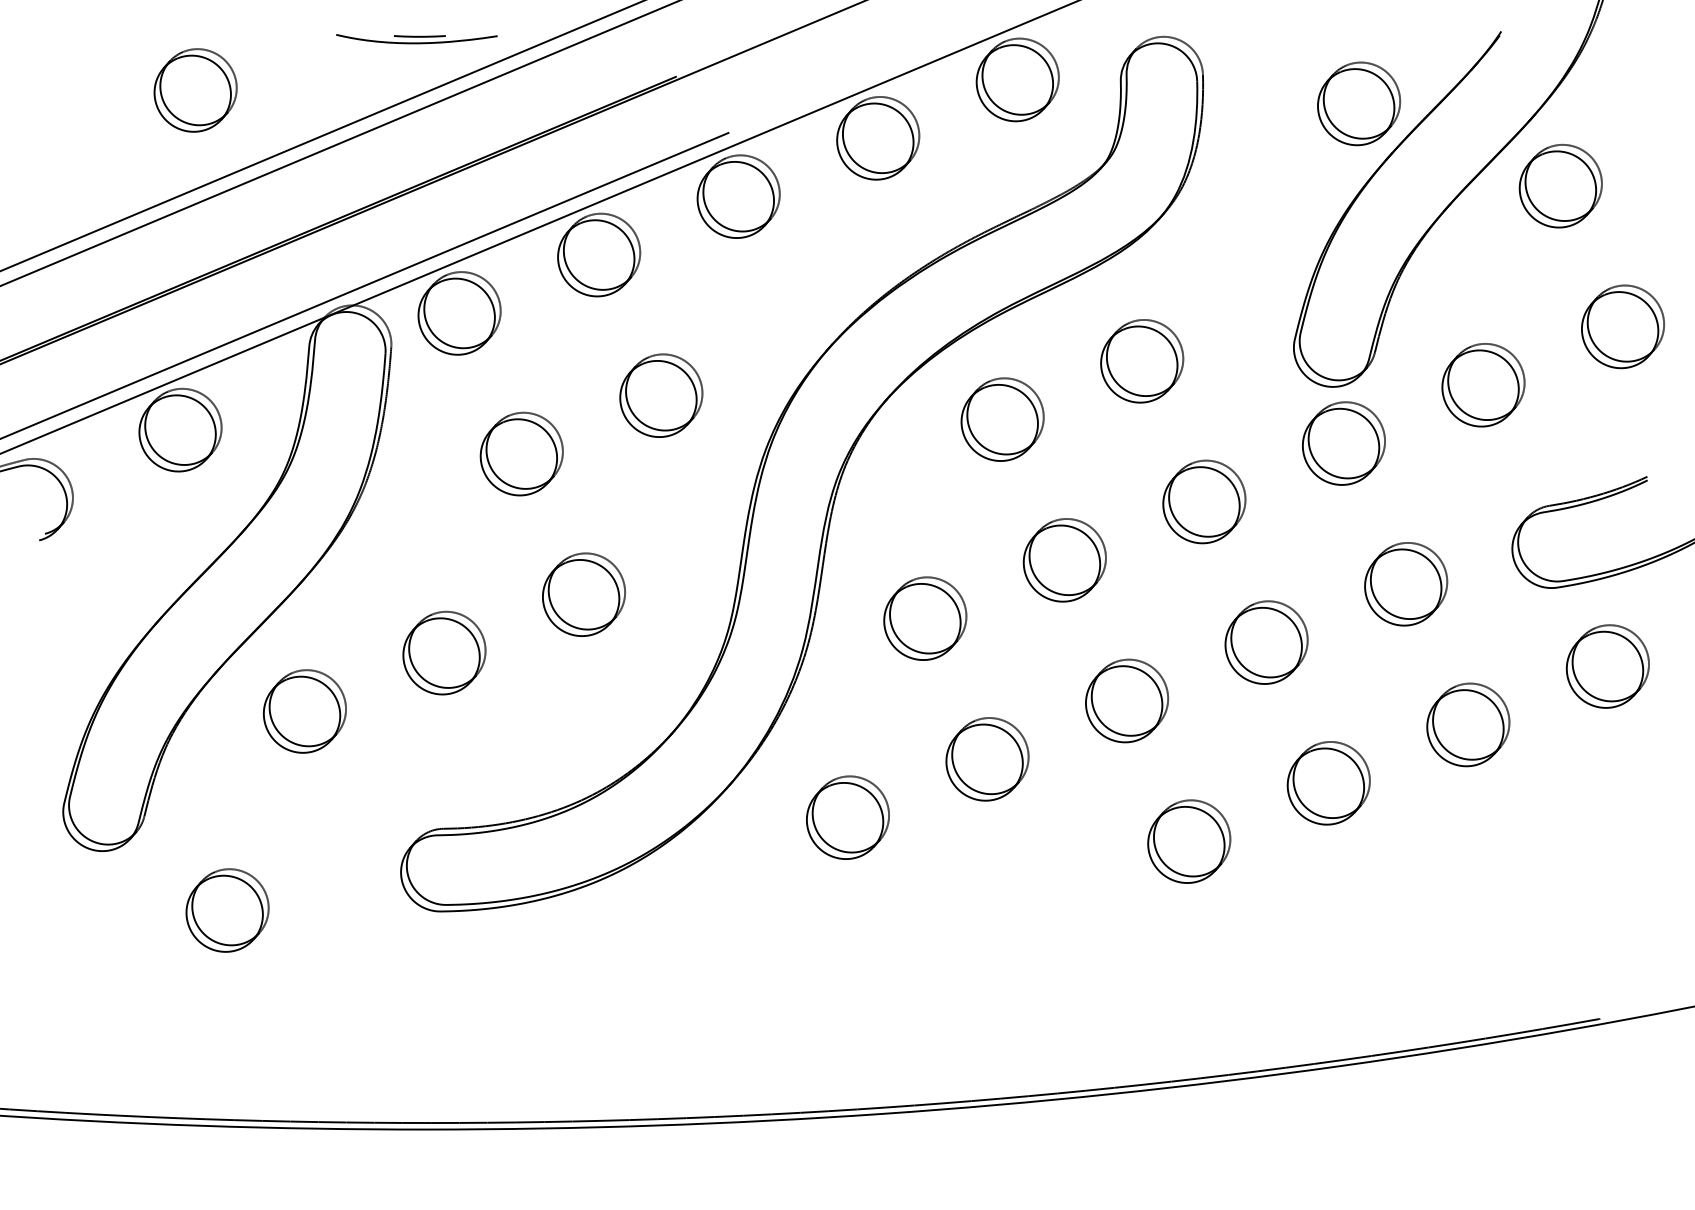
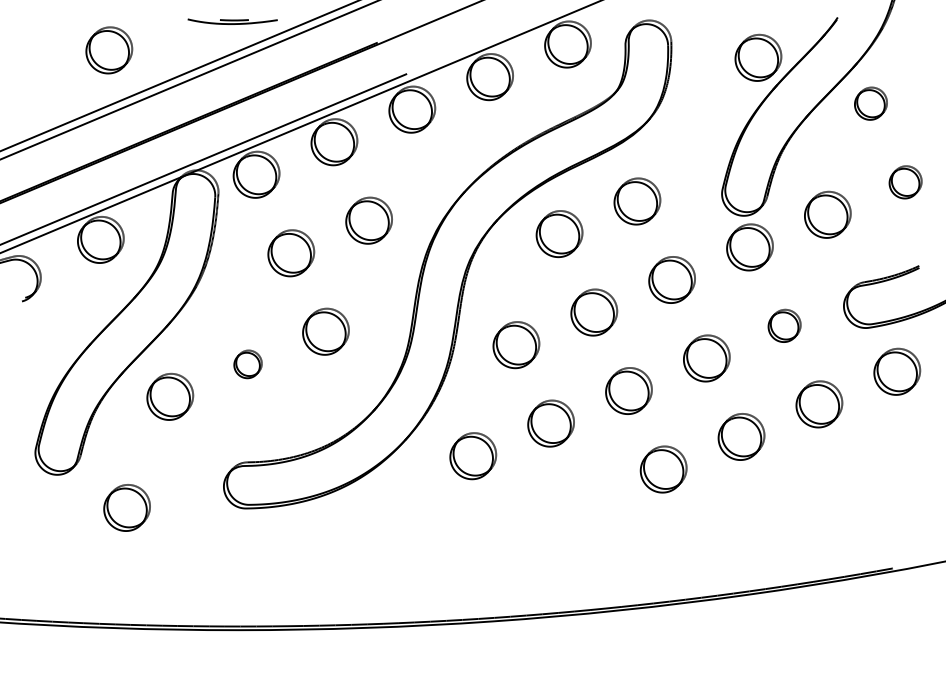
part: (1559, 185) -> (870, 103), size x0.7
part: (1622, 327) -> (905, 182), size x0.7
part: (1405, 583) -> (784, 325), size x0.7
part: (443, 653) -> (247, 364), size x0.6

